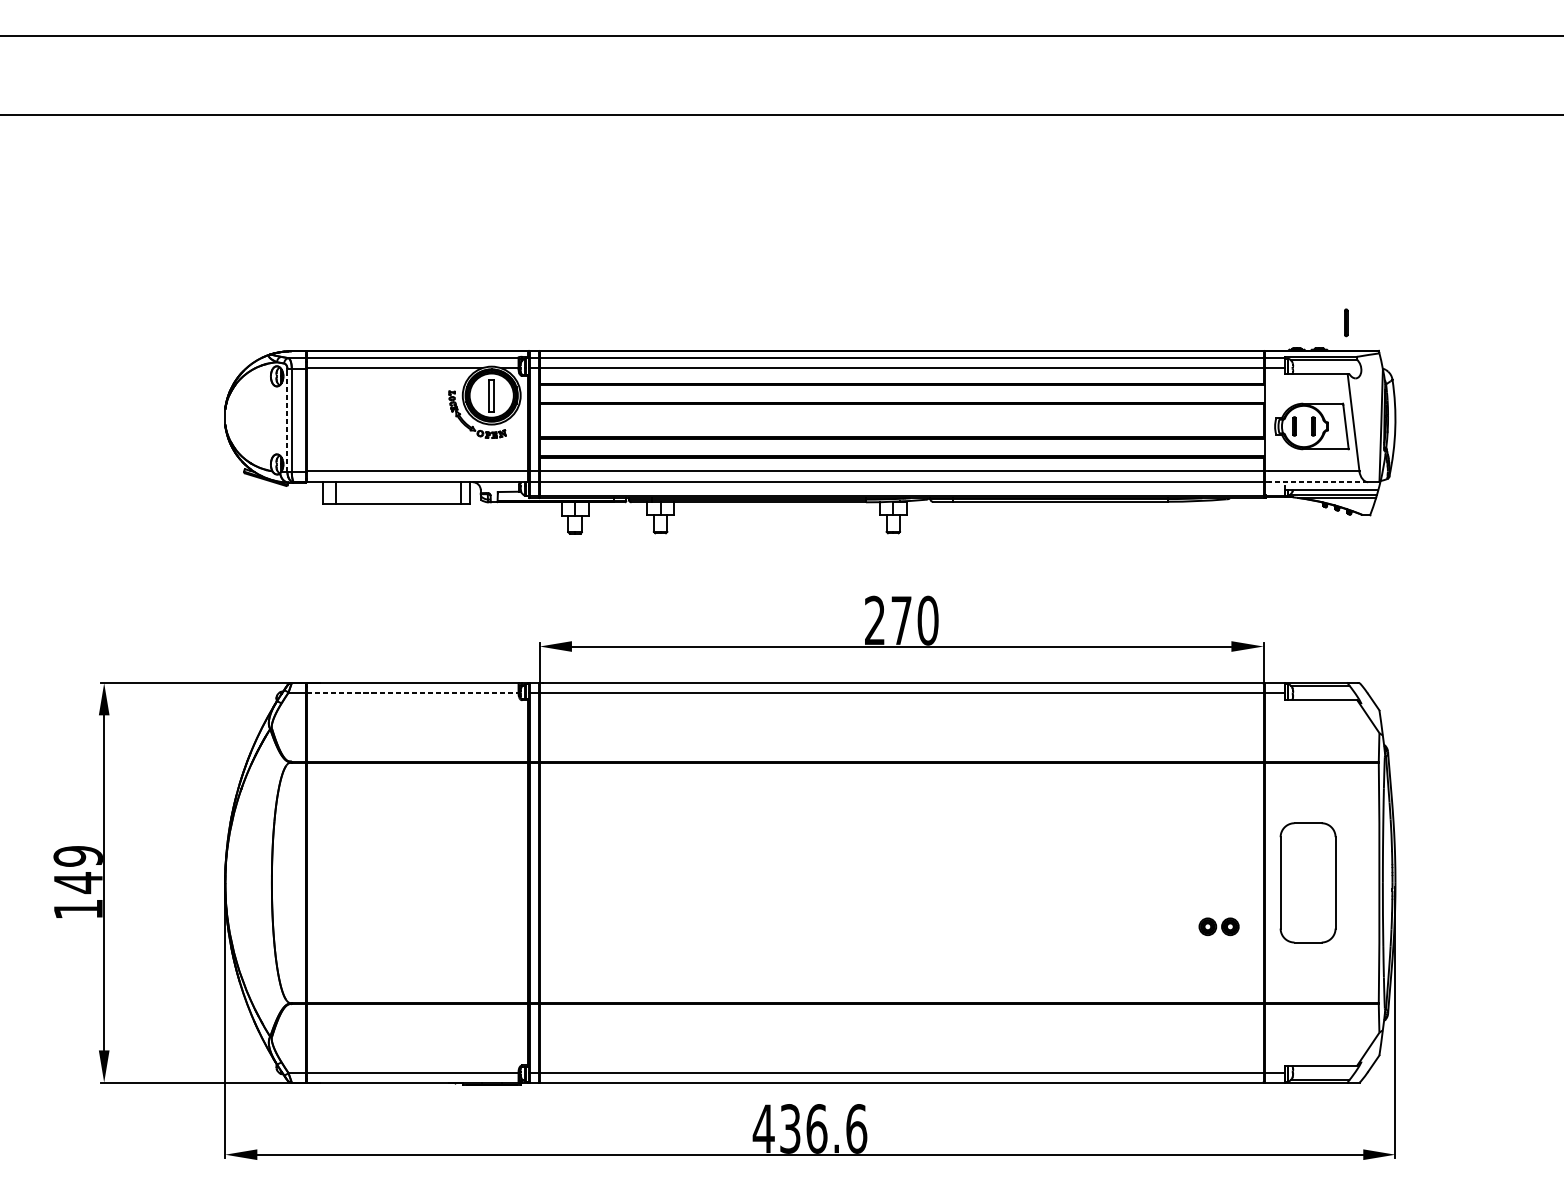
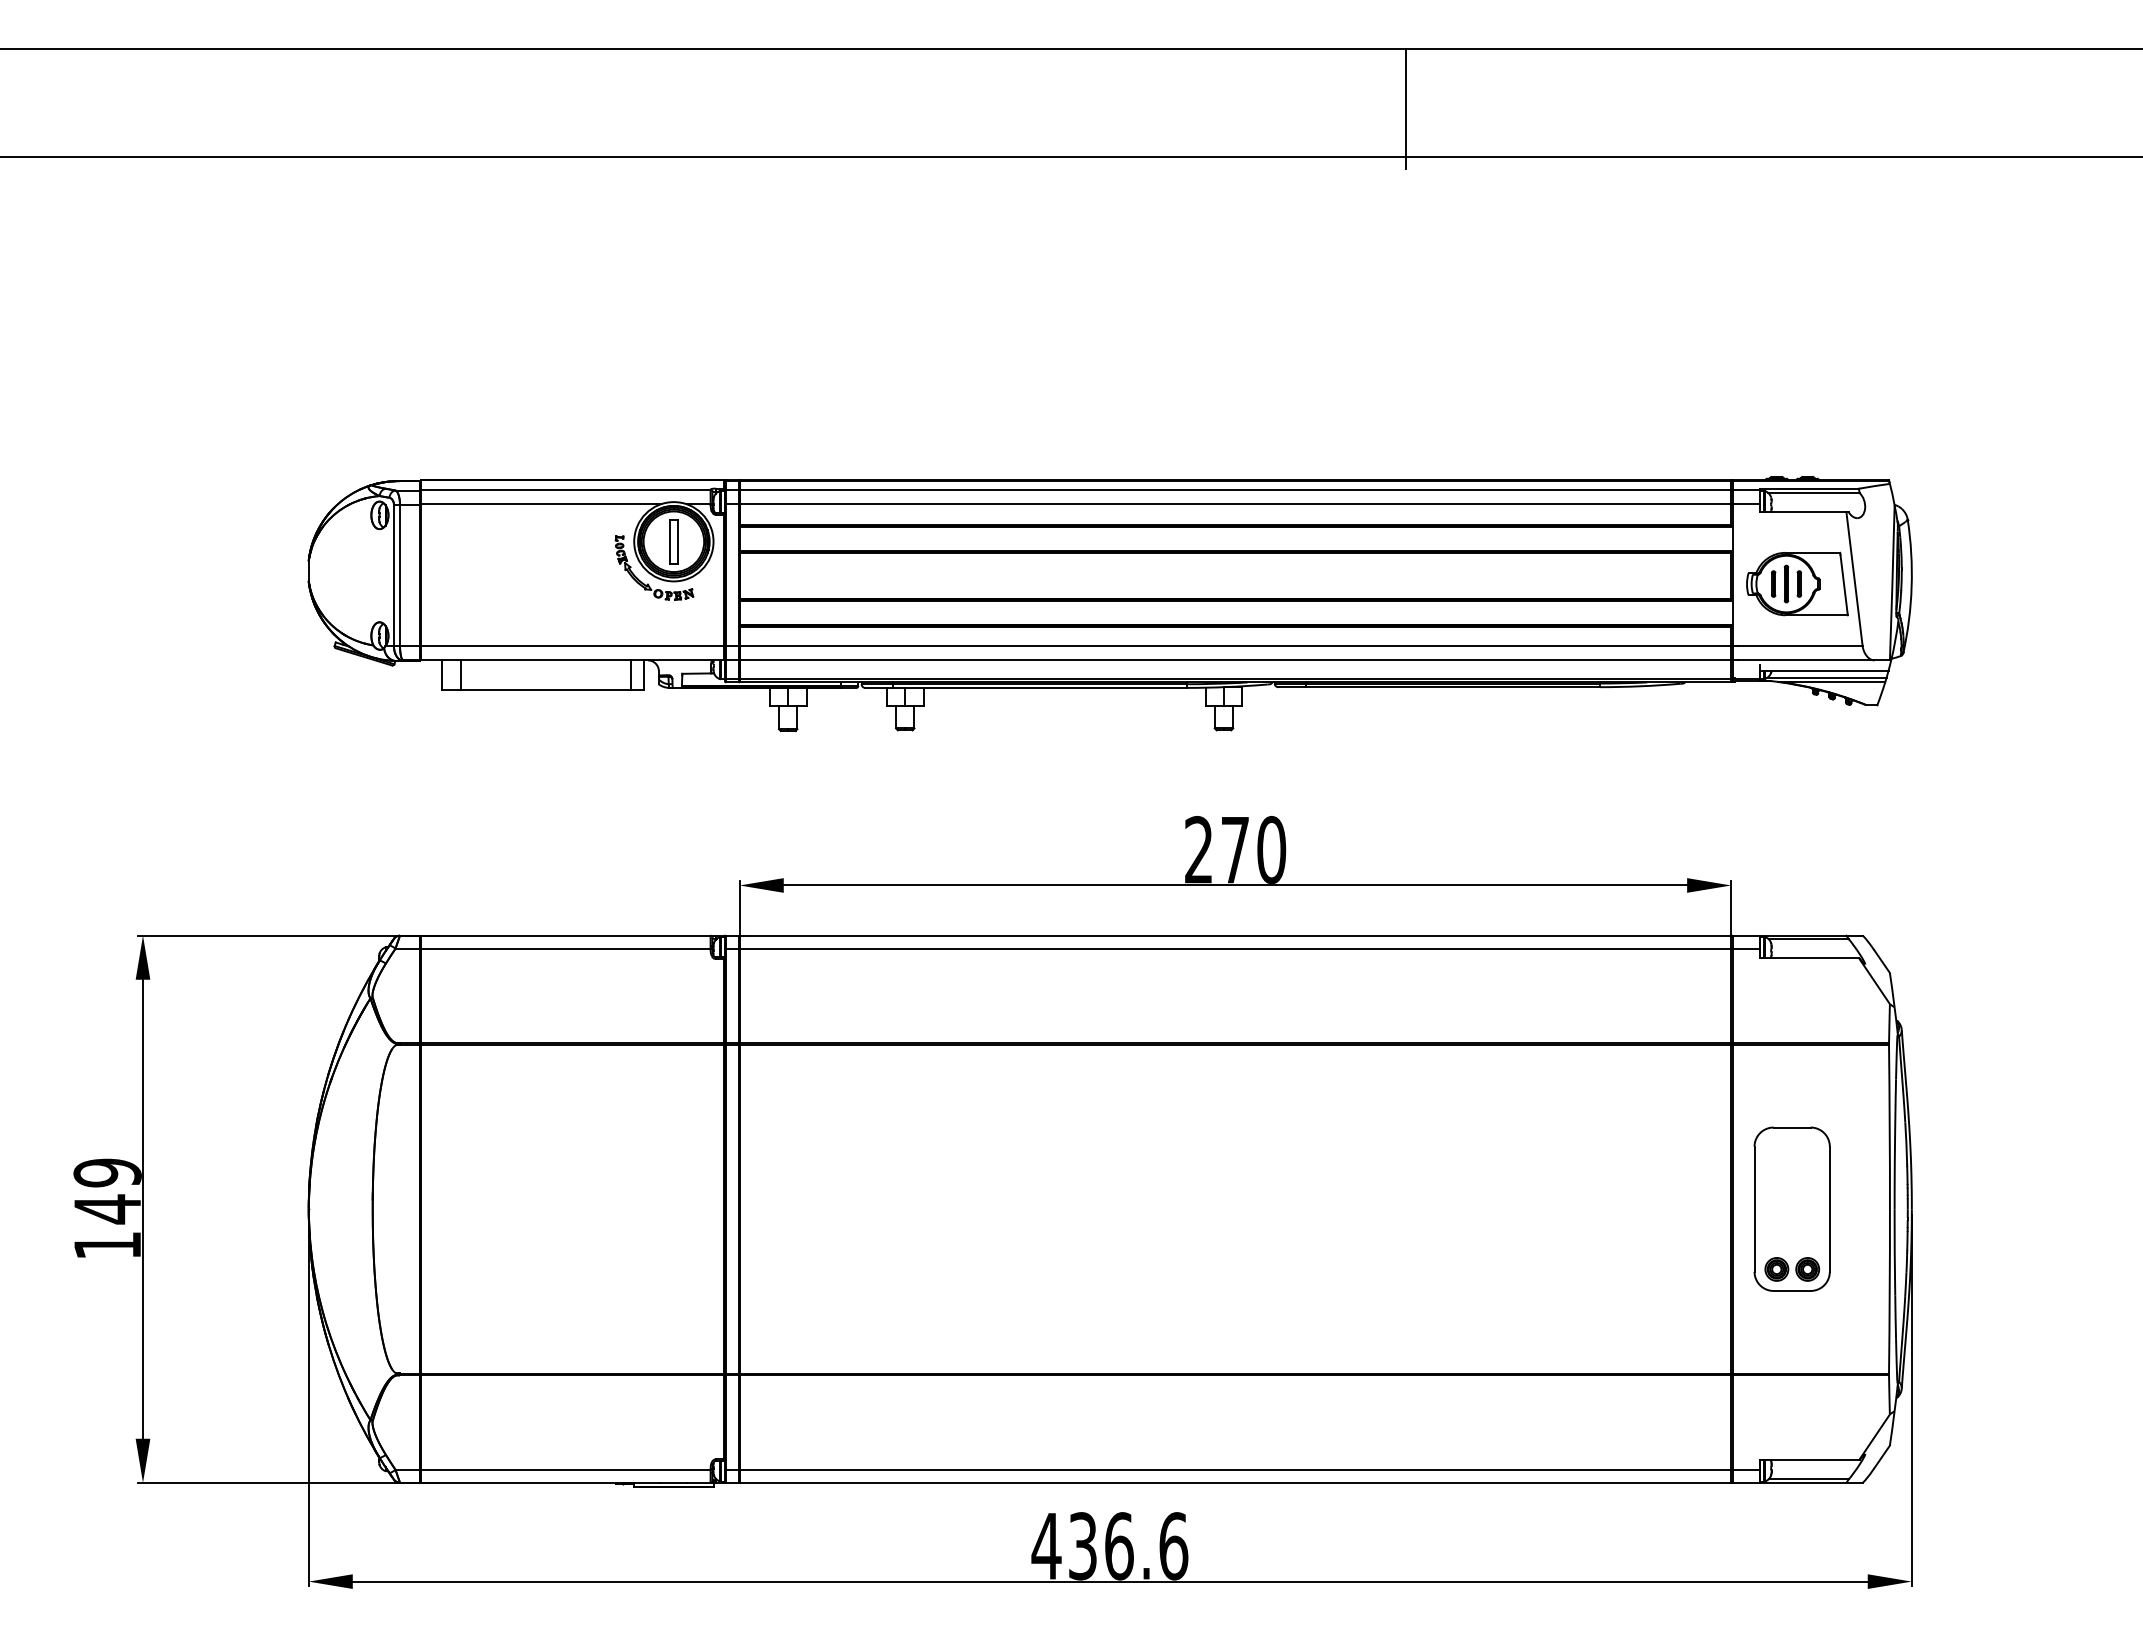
line: (1026, 79) -> (1406, 108), added
part: (1346, 322) -> (1786, 583), moved
line: (287, 420) -> (394, 575), dashed -> solid
line: (1317, 482) -> (1805, 660), dashed -> solid
line: (412, 692) -> (565, 948), dashed -> solid
part: (1219, 926) -> (1792, 1269), moved

